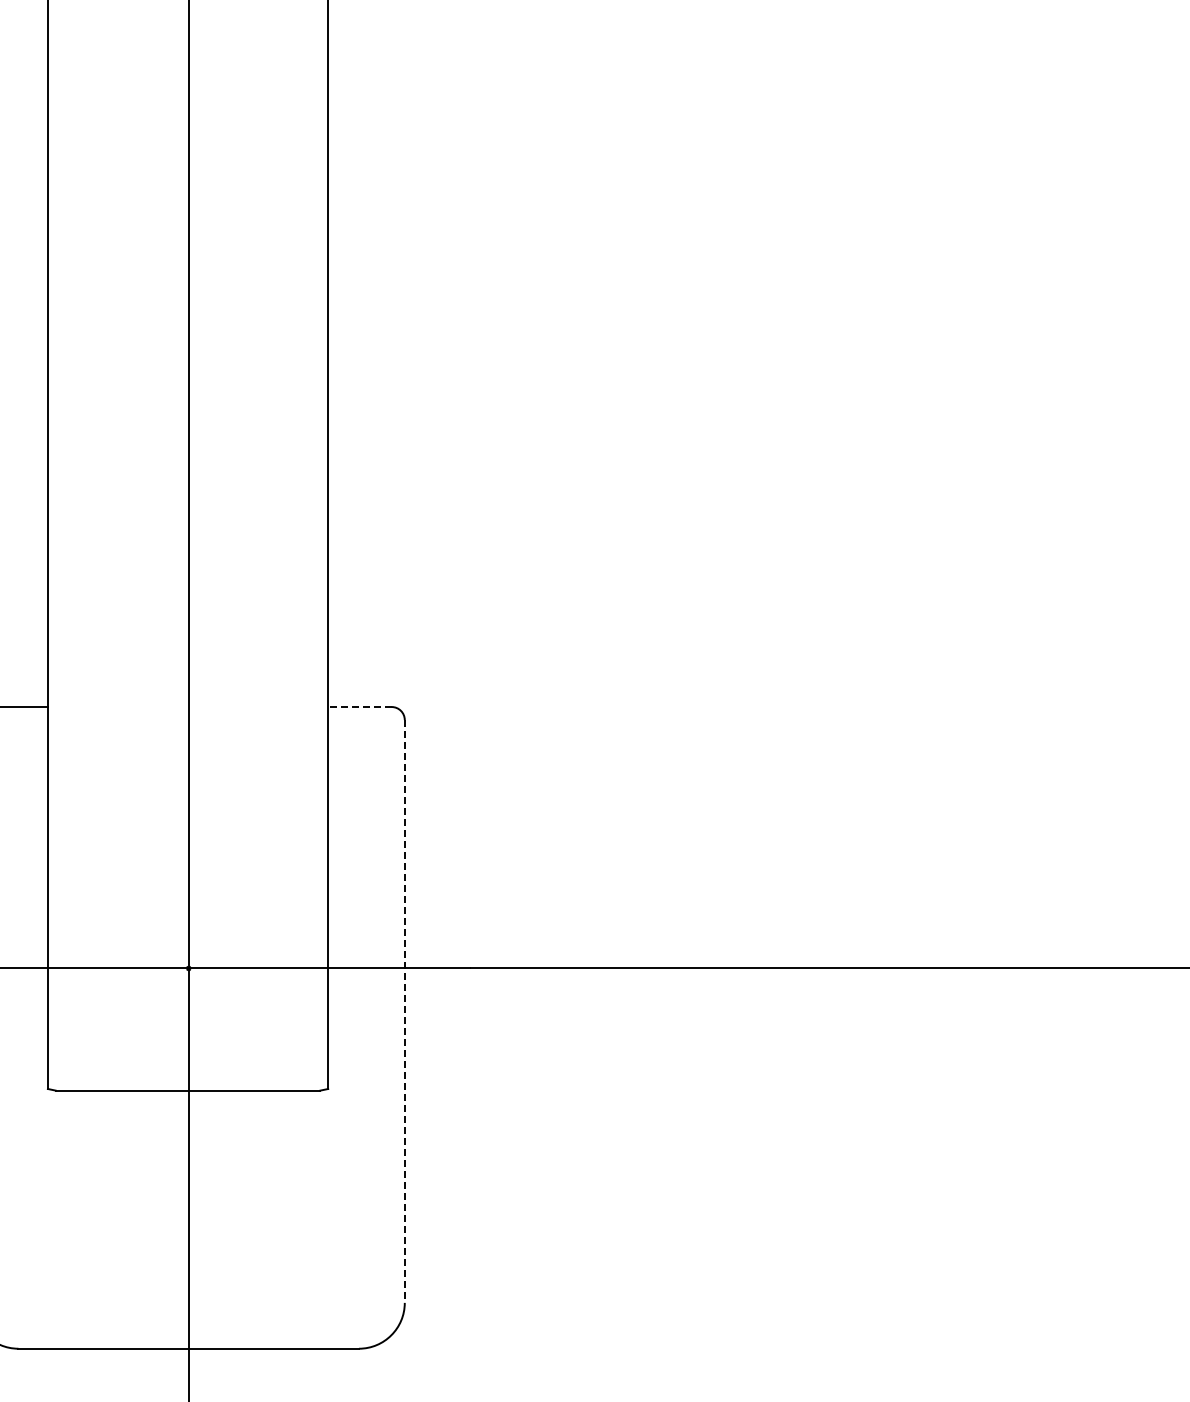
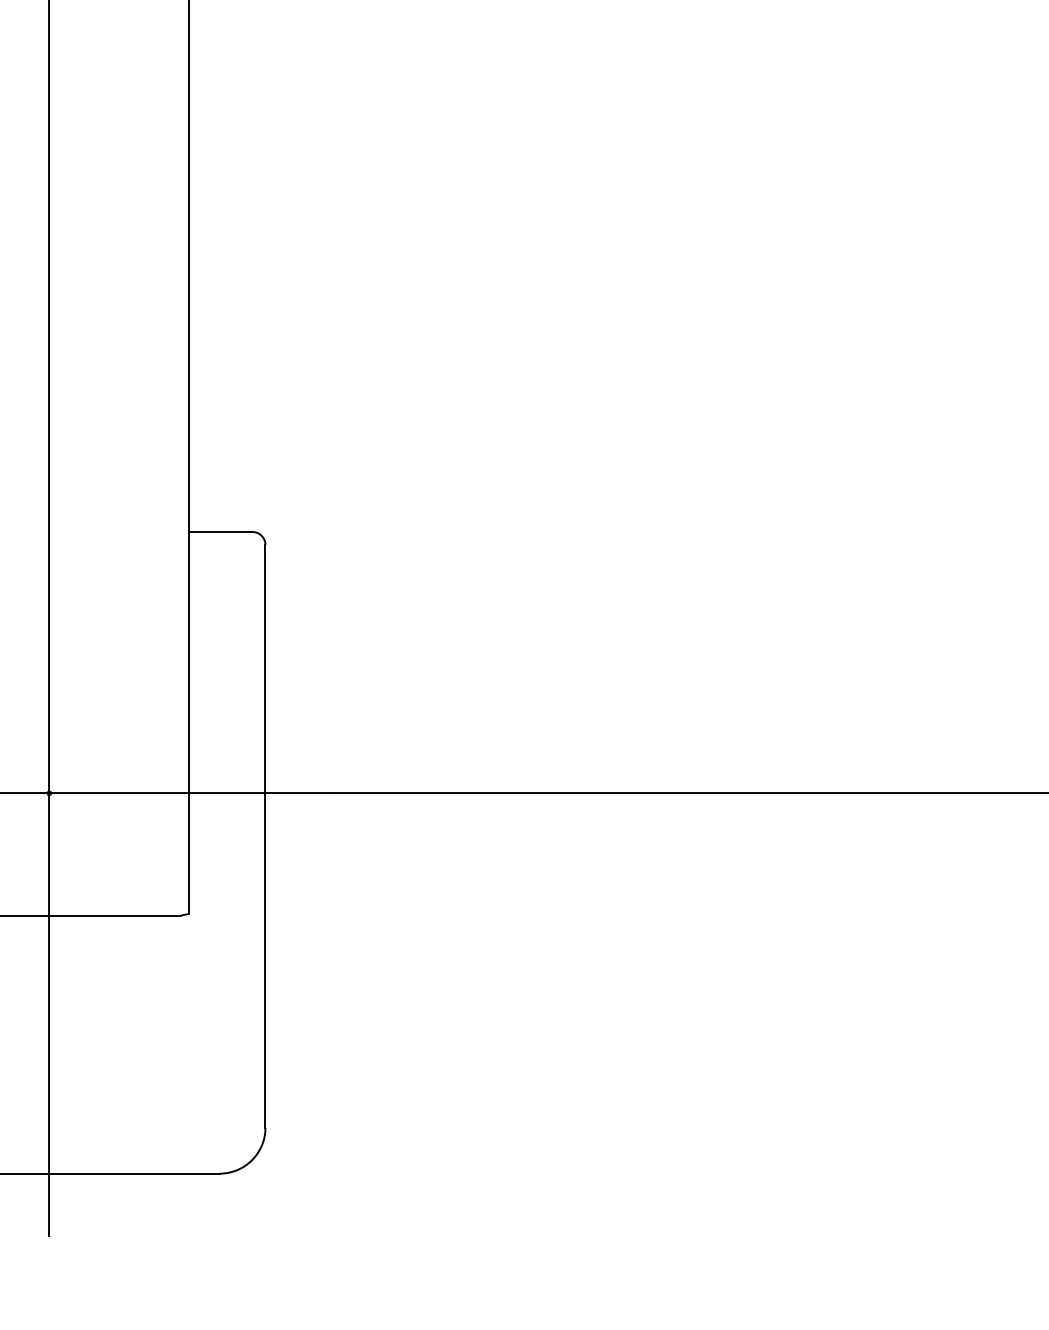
line: (359, 707) -> (220, 532), dashed -> solid
line: (404, 1012) -> (265, 837), dashed -> solid

